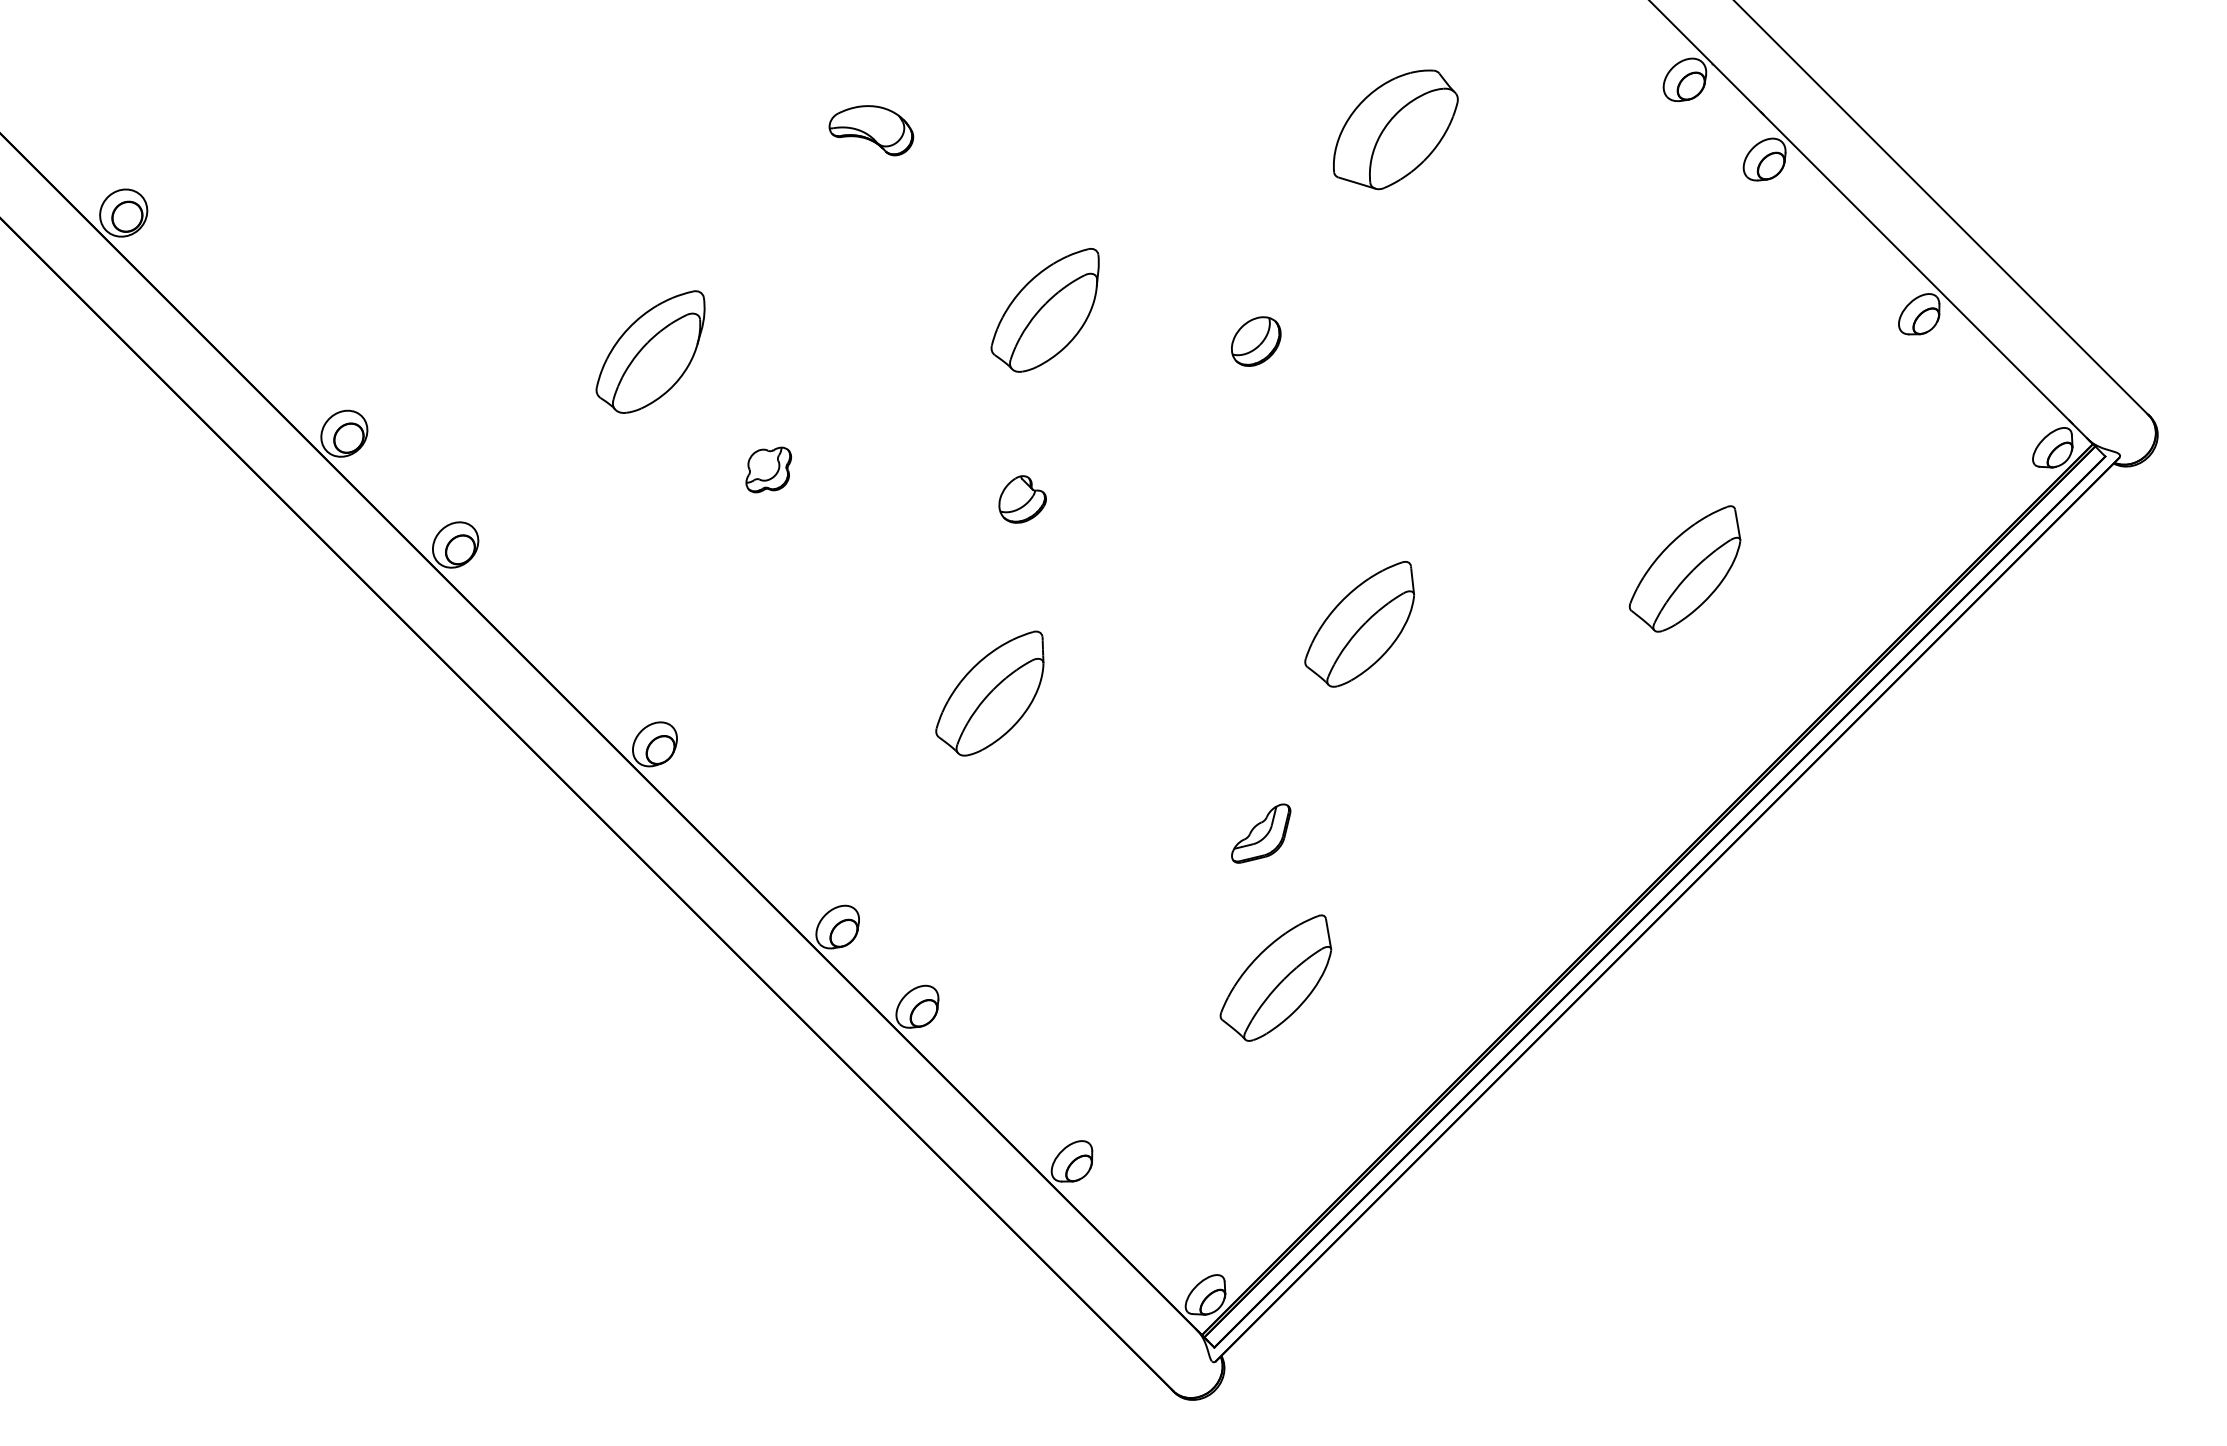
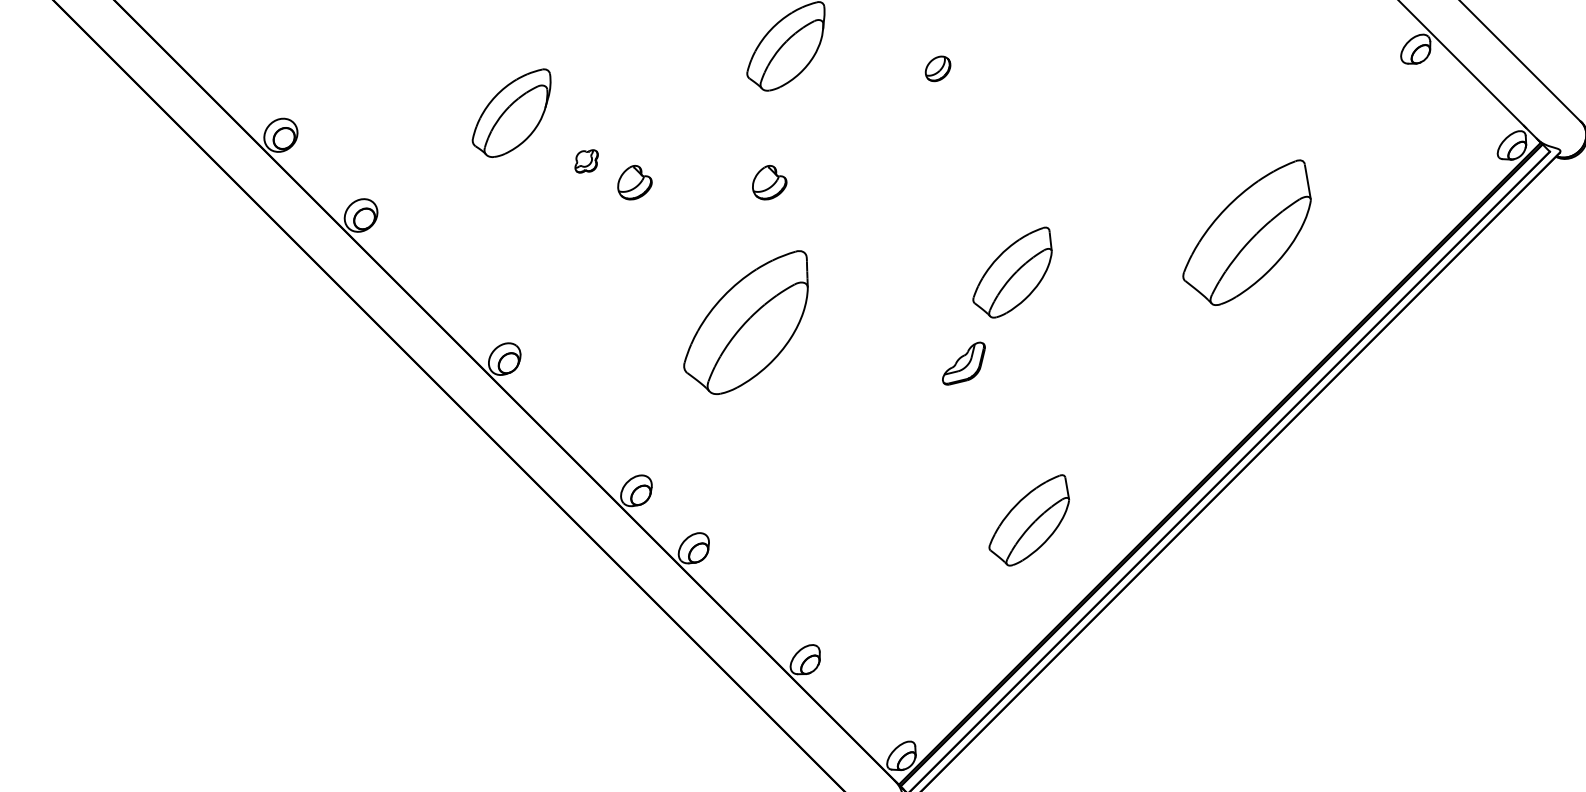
part: (1256, 341) -> (938, 68), size x0.7
part: (650, 351) -> (511, 112), moved
part: (768, 469) -> (586, 161), size x0.7
part: (835, 499) -> (634, 182), added
part: (1684, 568) -> (1246, 232), size x1.6
part: (989, 693) -> (745, 322), size x1.6
part: (1261, 833) -> (964, 363), moved
part: (1275, 977) -> (1028, 519), moved

